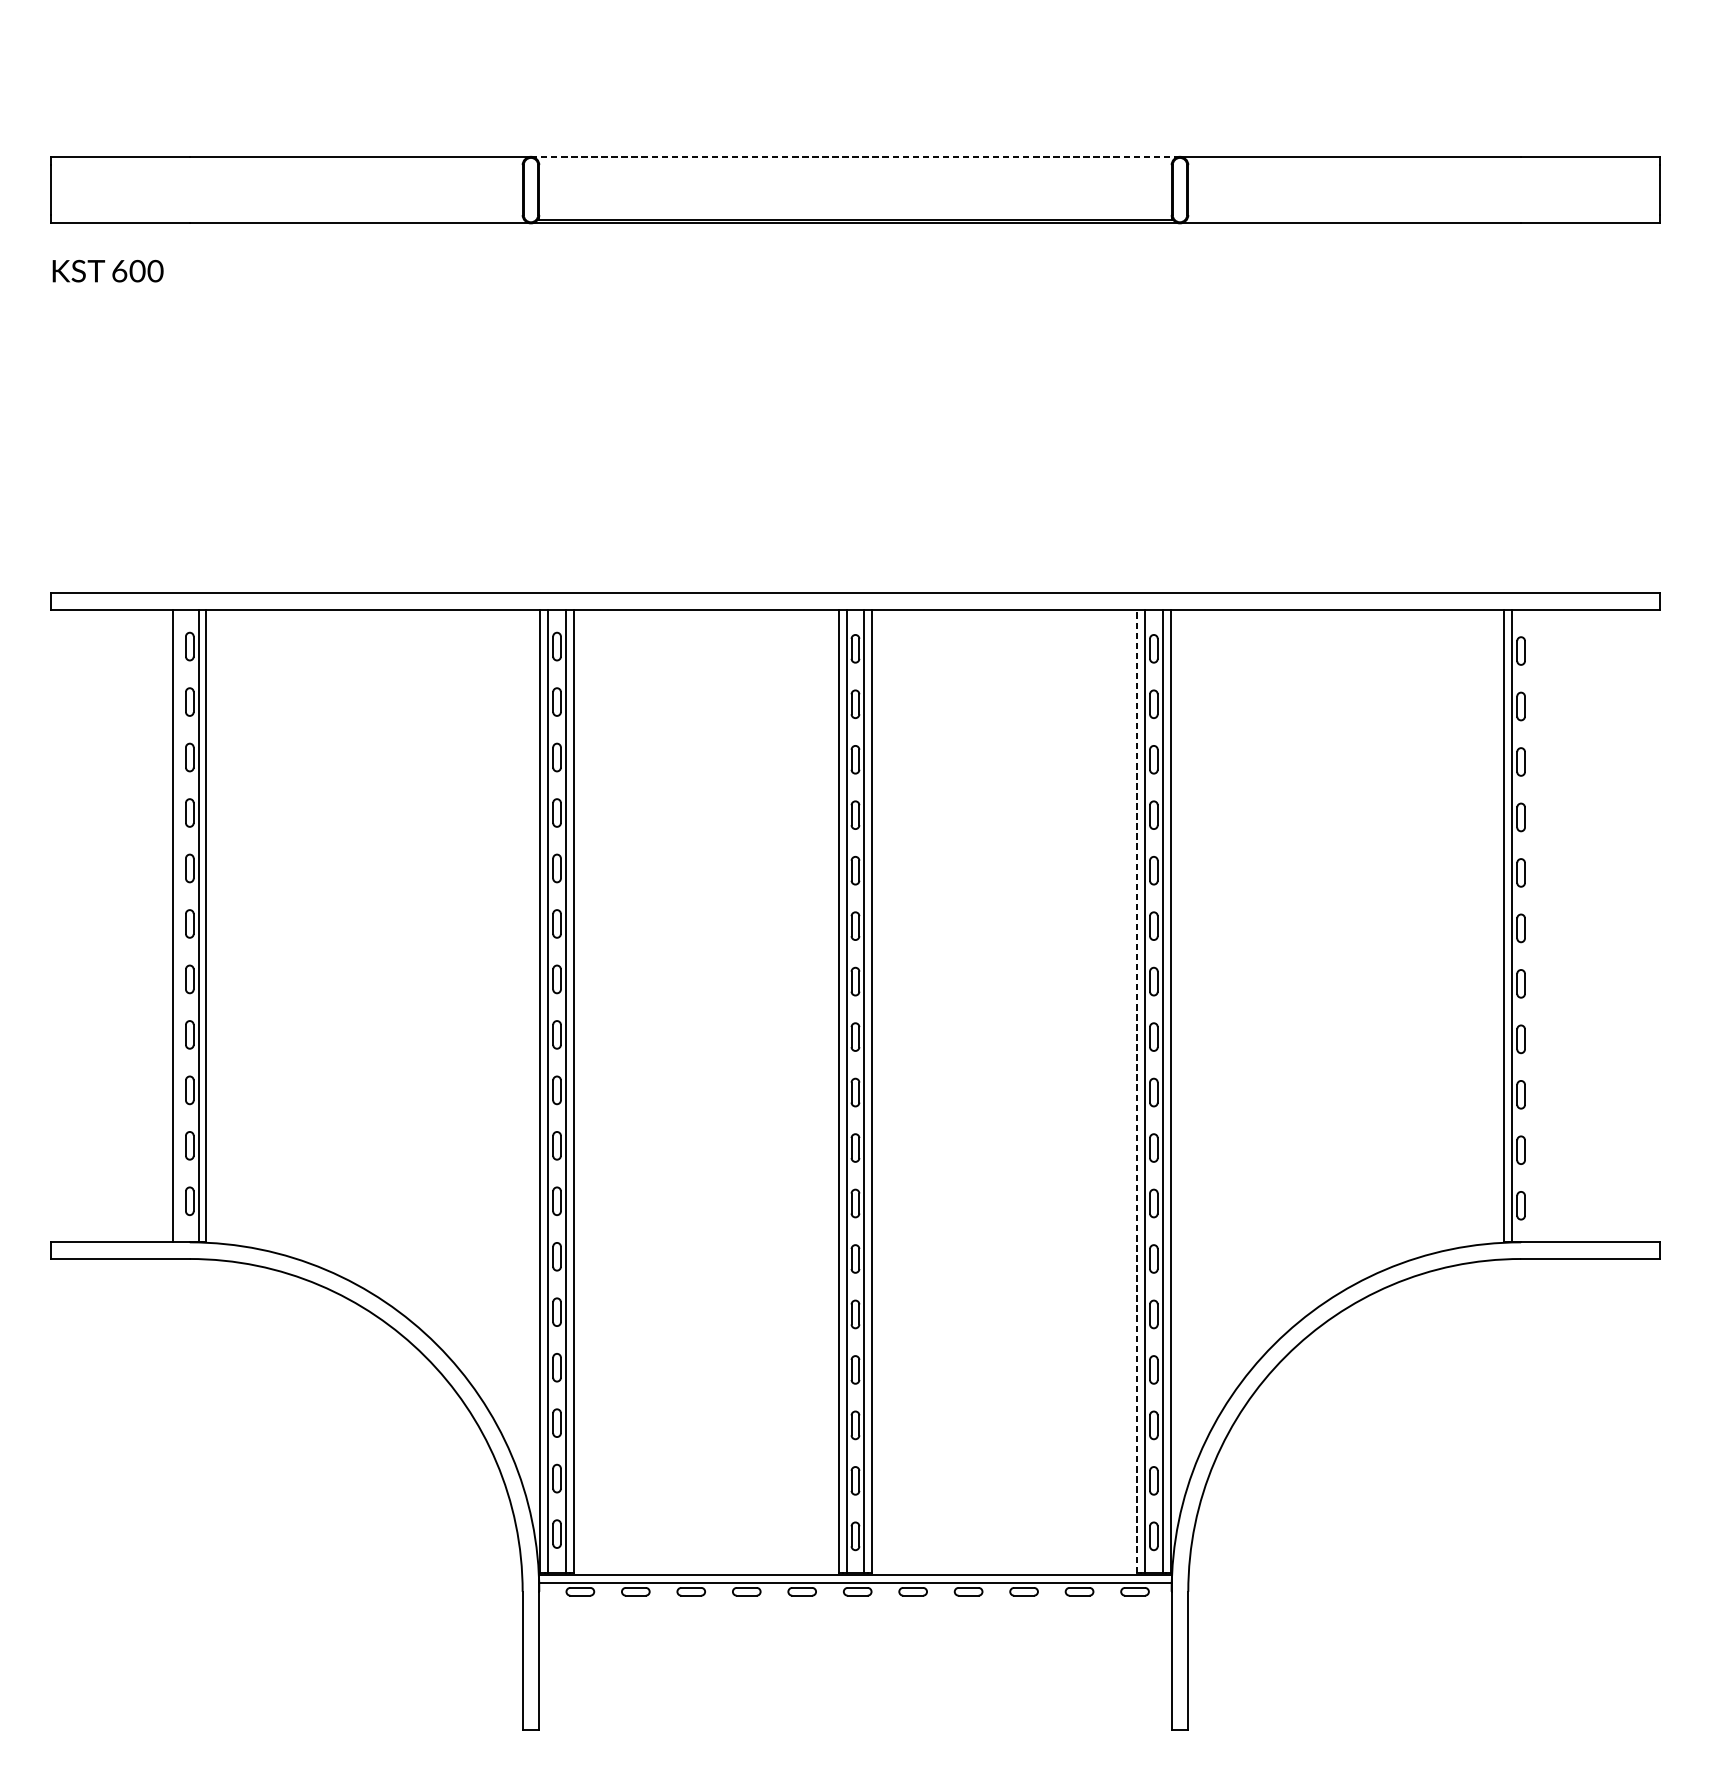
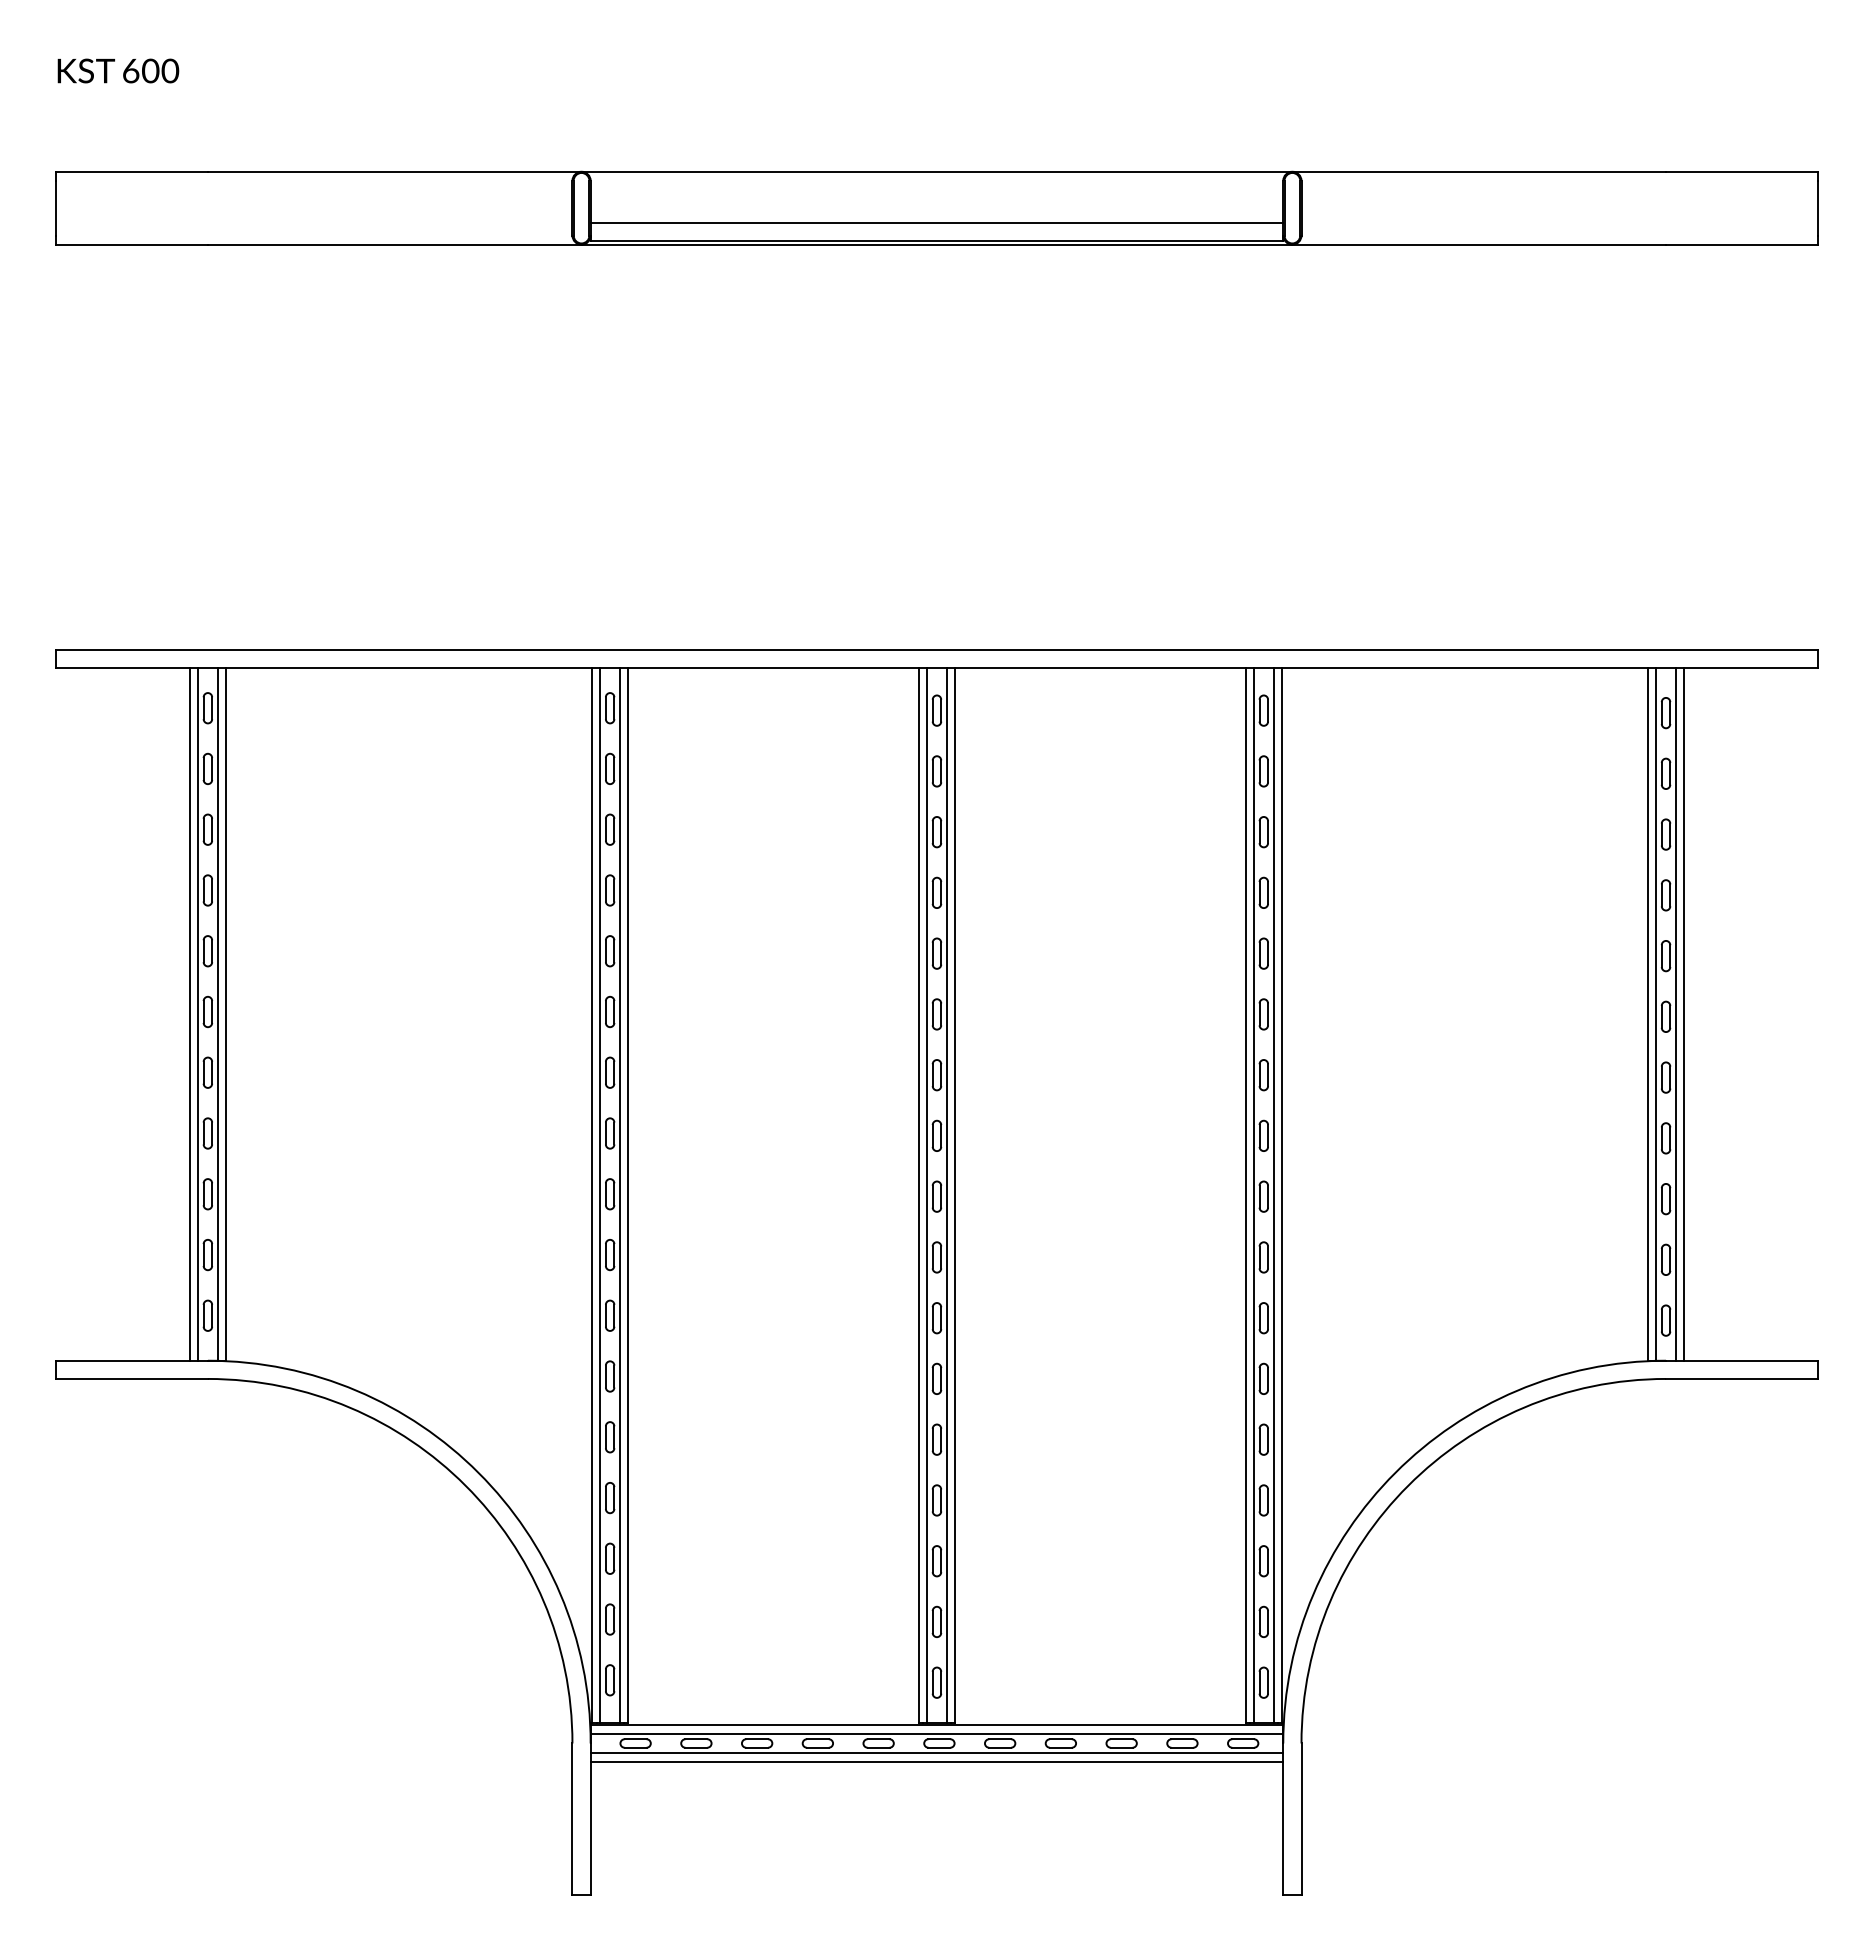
line: (855, 156) -> (937, 171), dashed -> solid
line: (855, 203) -> (936, 222), added
text: (108, 270) -> (118, 70), moved
line: (181, 926) -> (198, 1014), added
line: (1529, 926) -> (1675, 1014), added
line: (1537, 926) -> (1684, 1014), added
line: (1137, 1090) -> (1245, 1194), dashed -> solid
line: (855, 1600) -> (936, 1753), added
line: (855, 1608) -> (936, 1761), added

